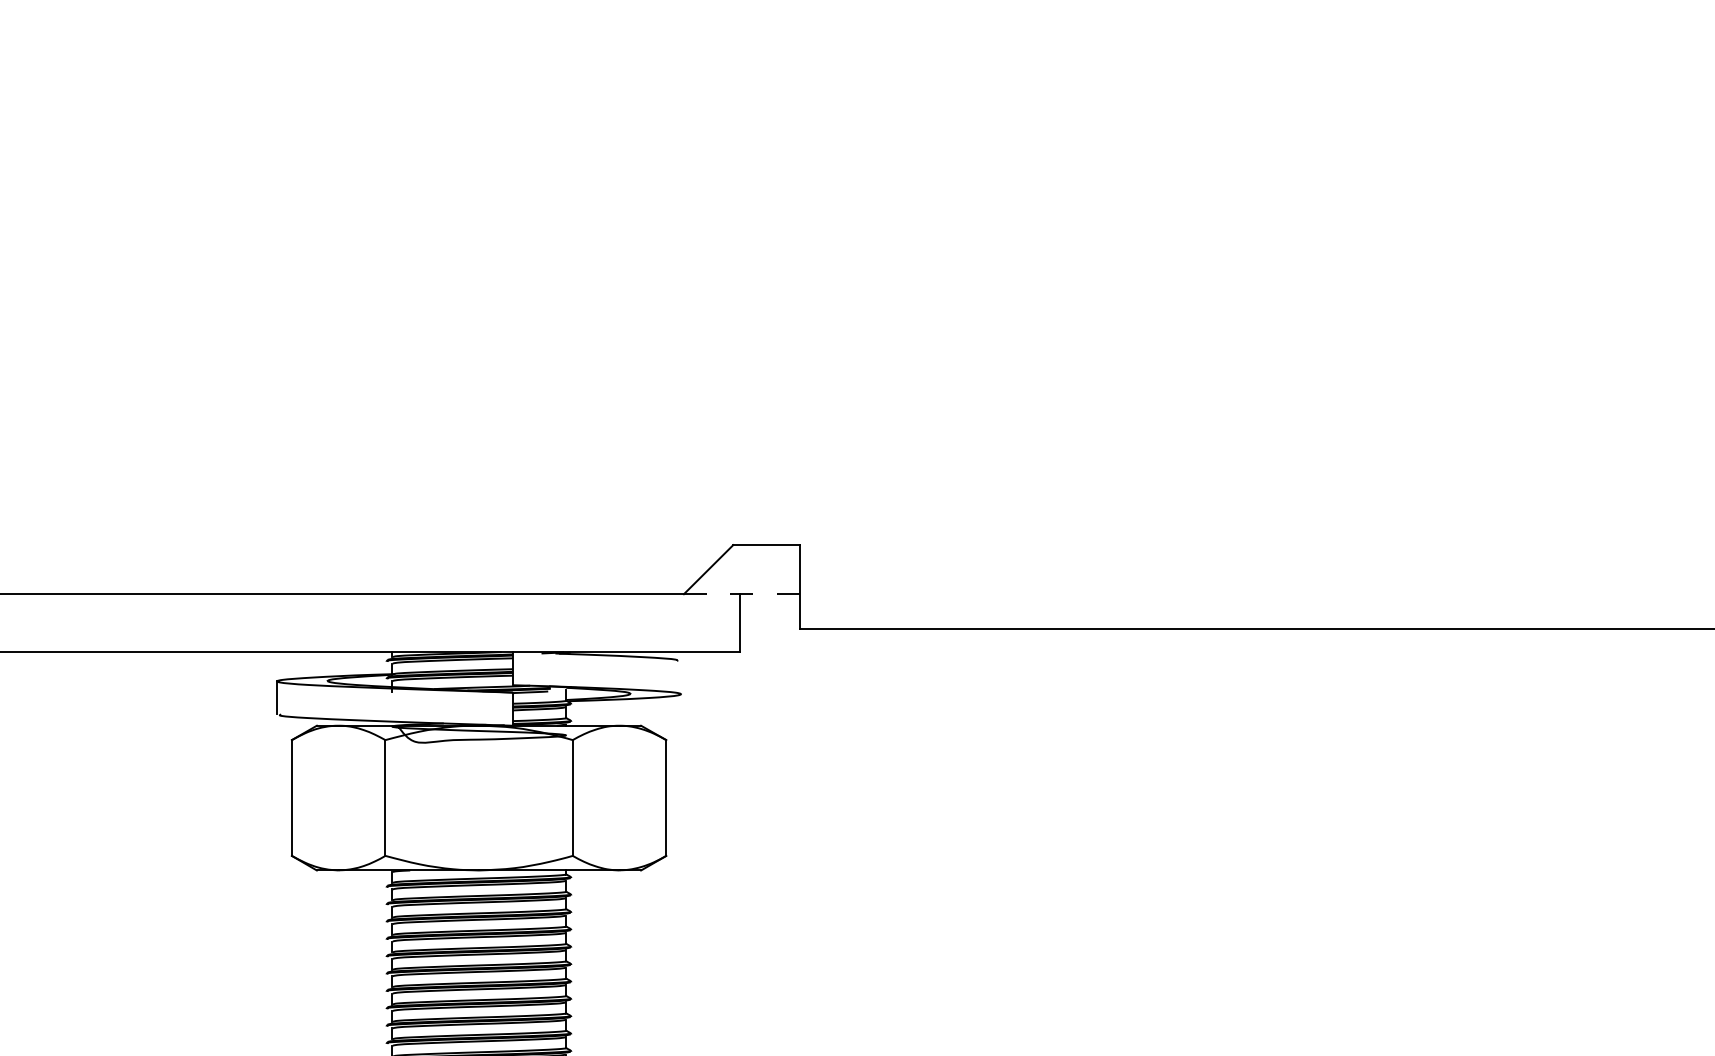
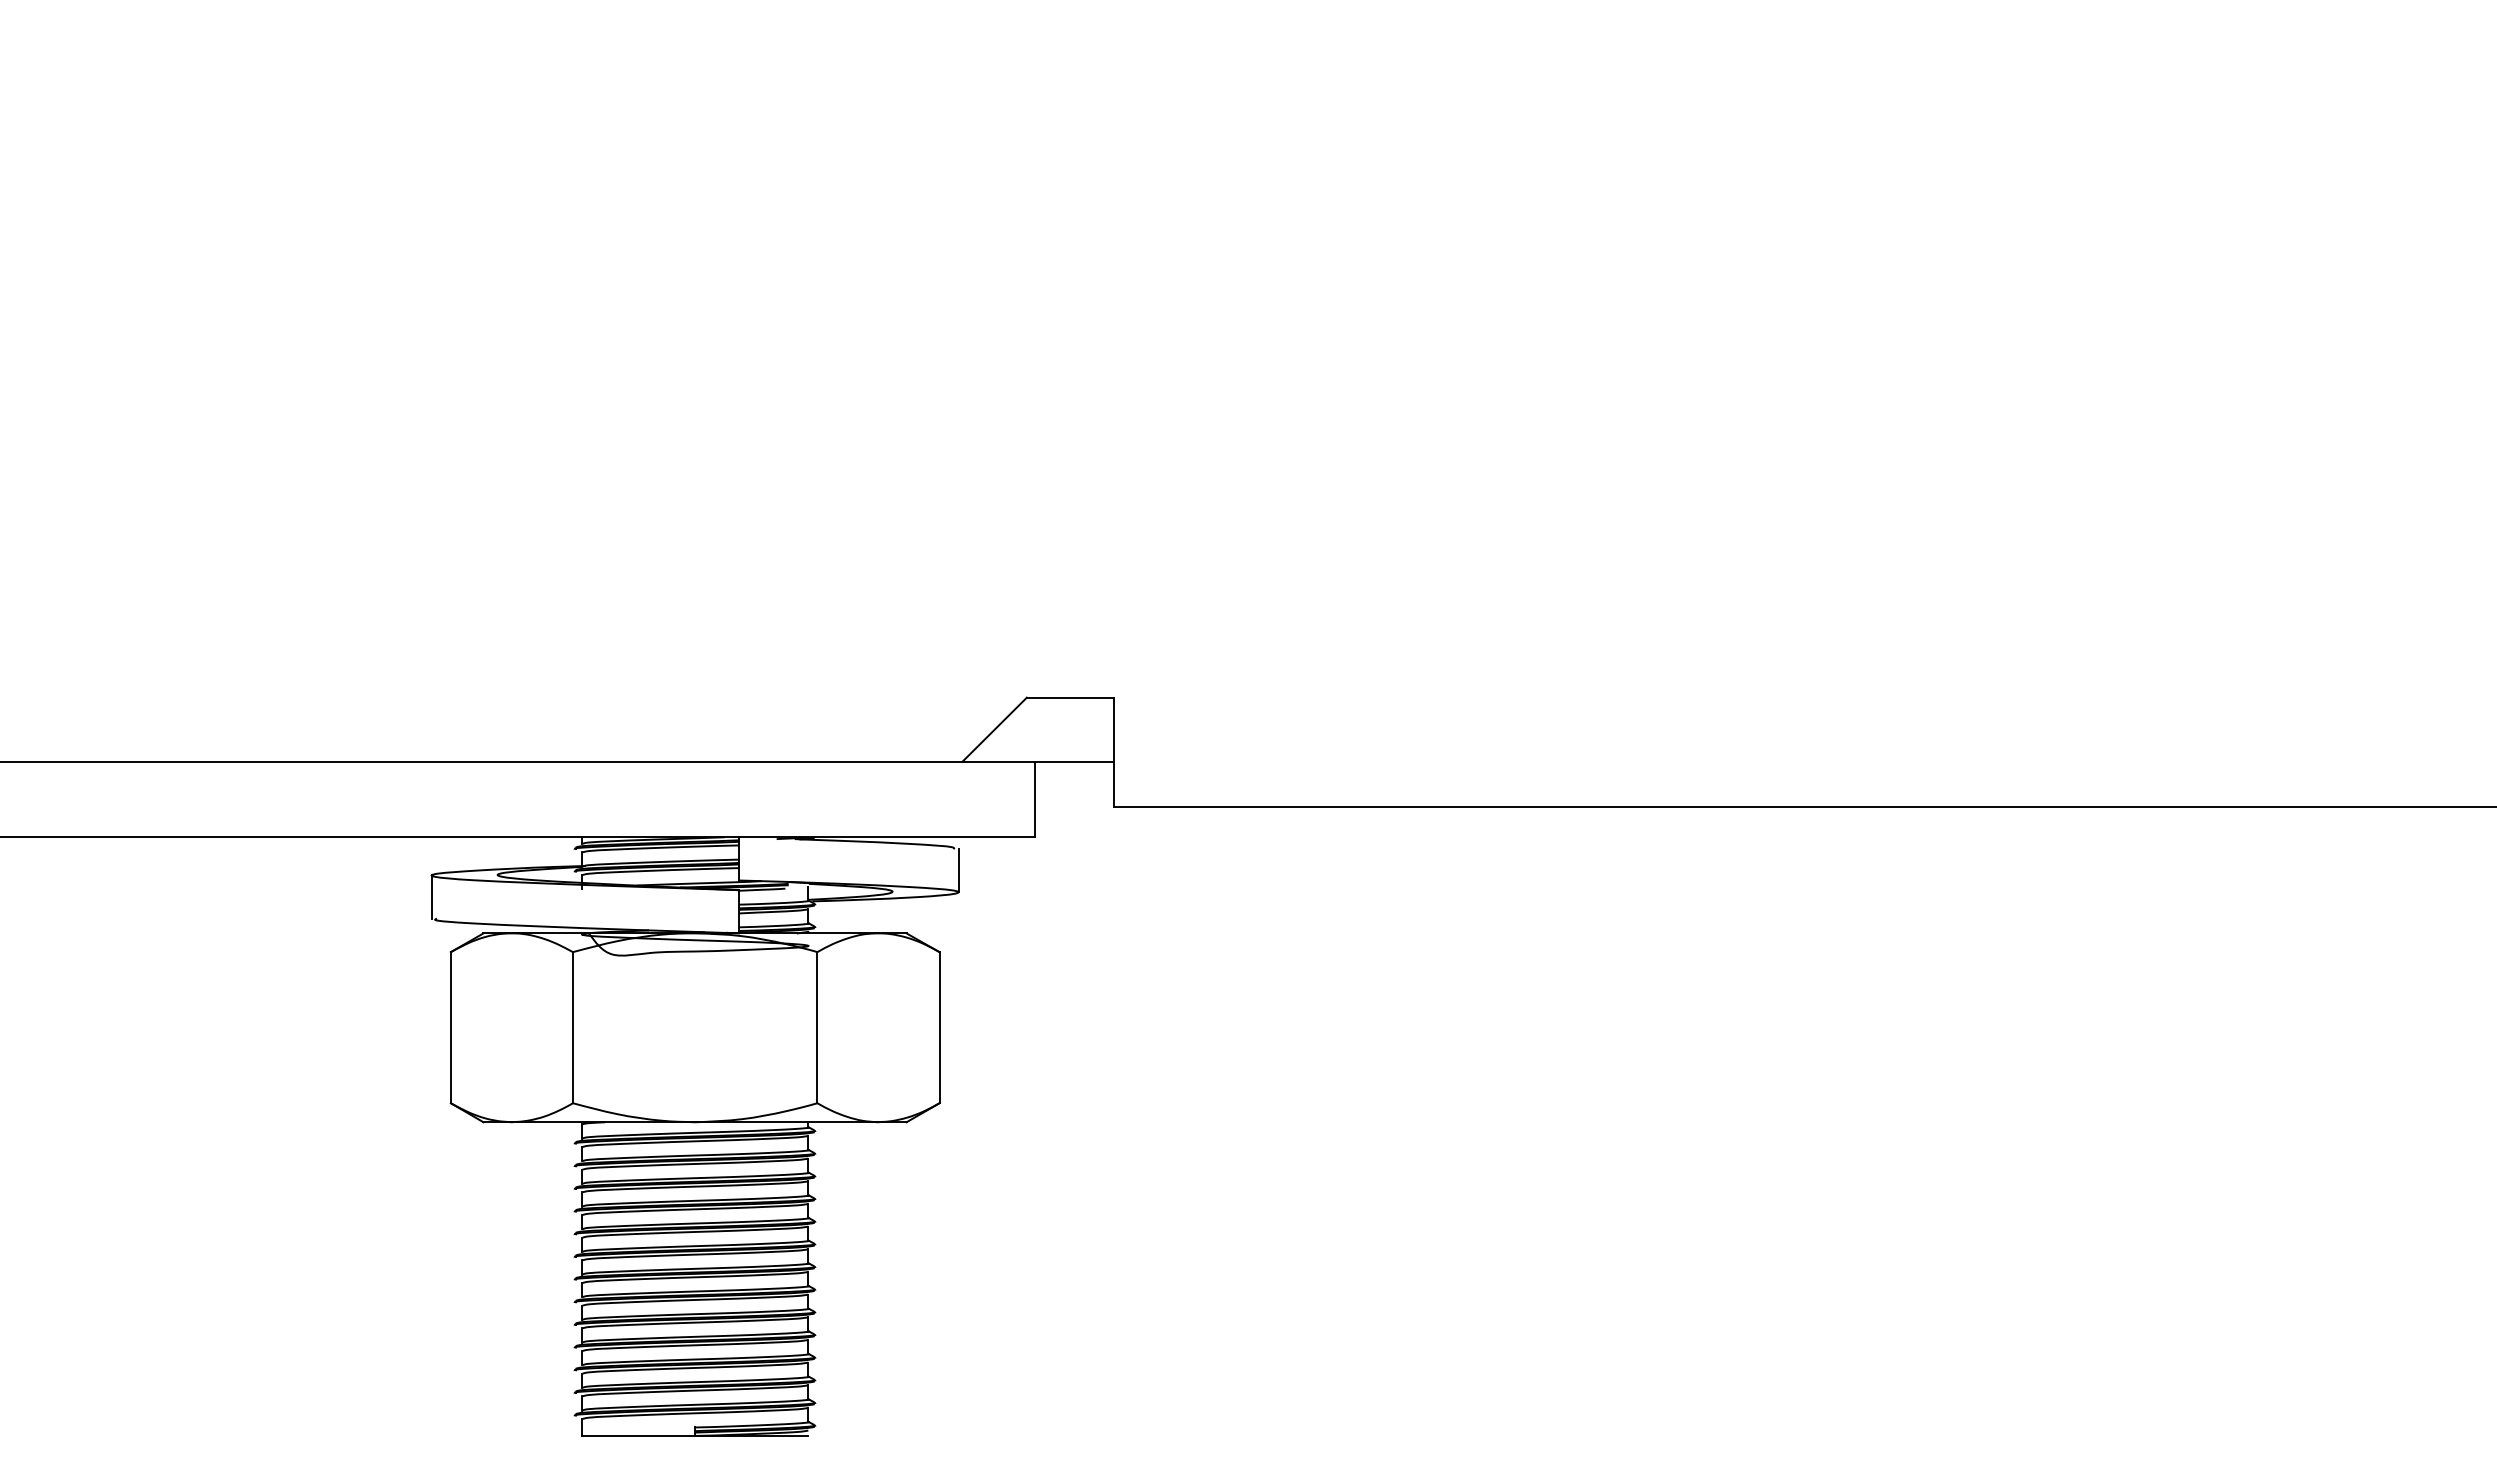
line: (742, 594) -> (1038, 761), dashed -> solid
line: (680, 677) -> (958, 870), added

